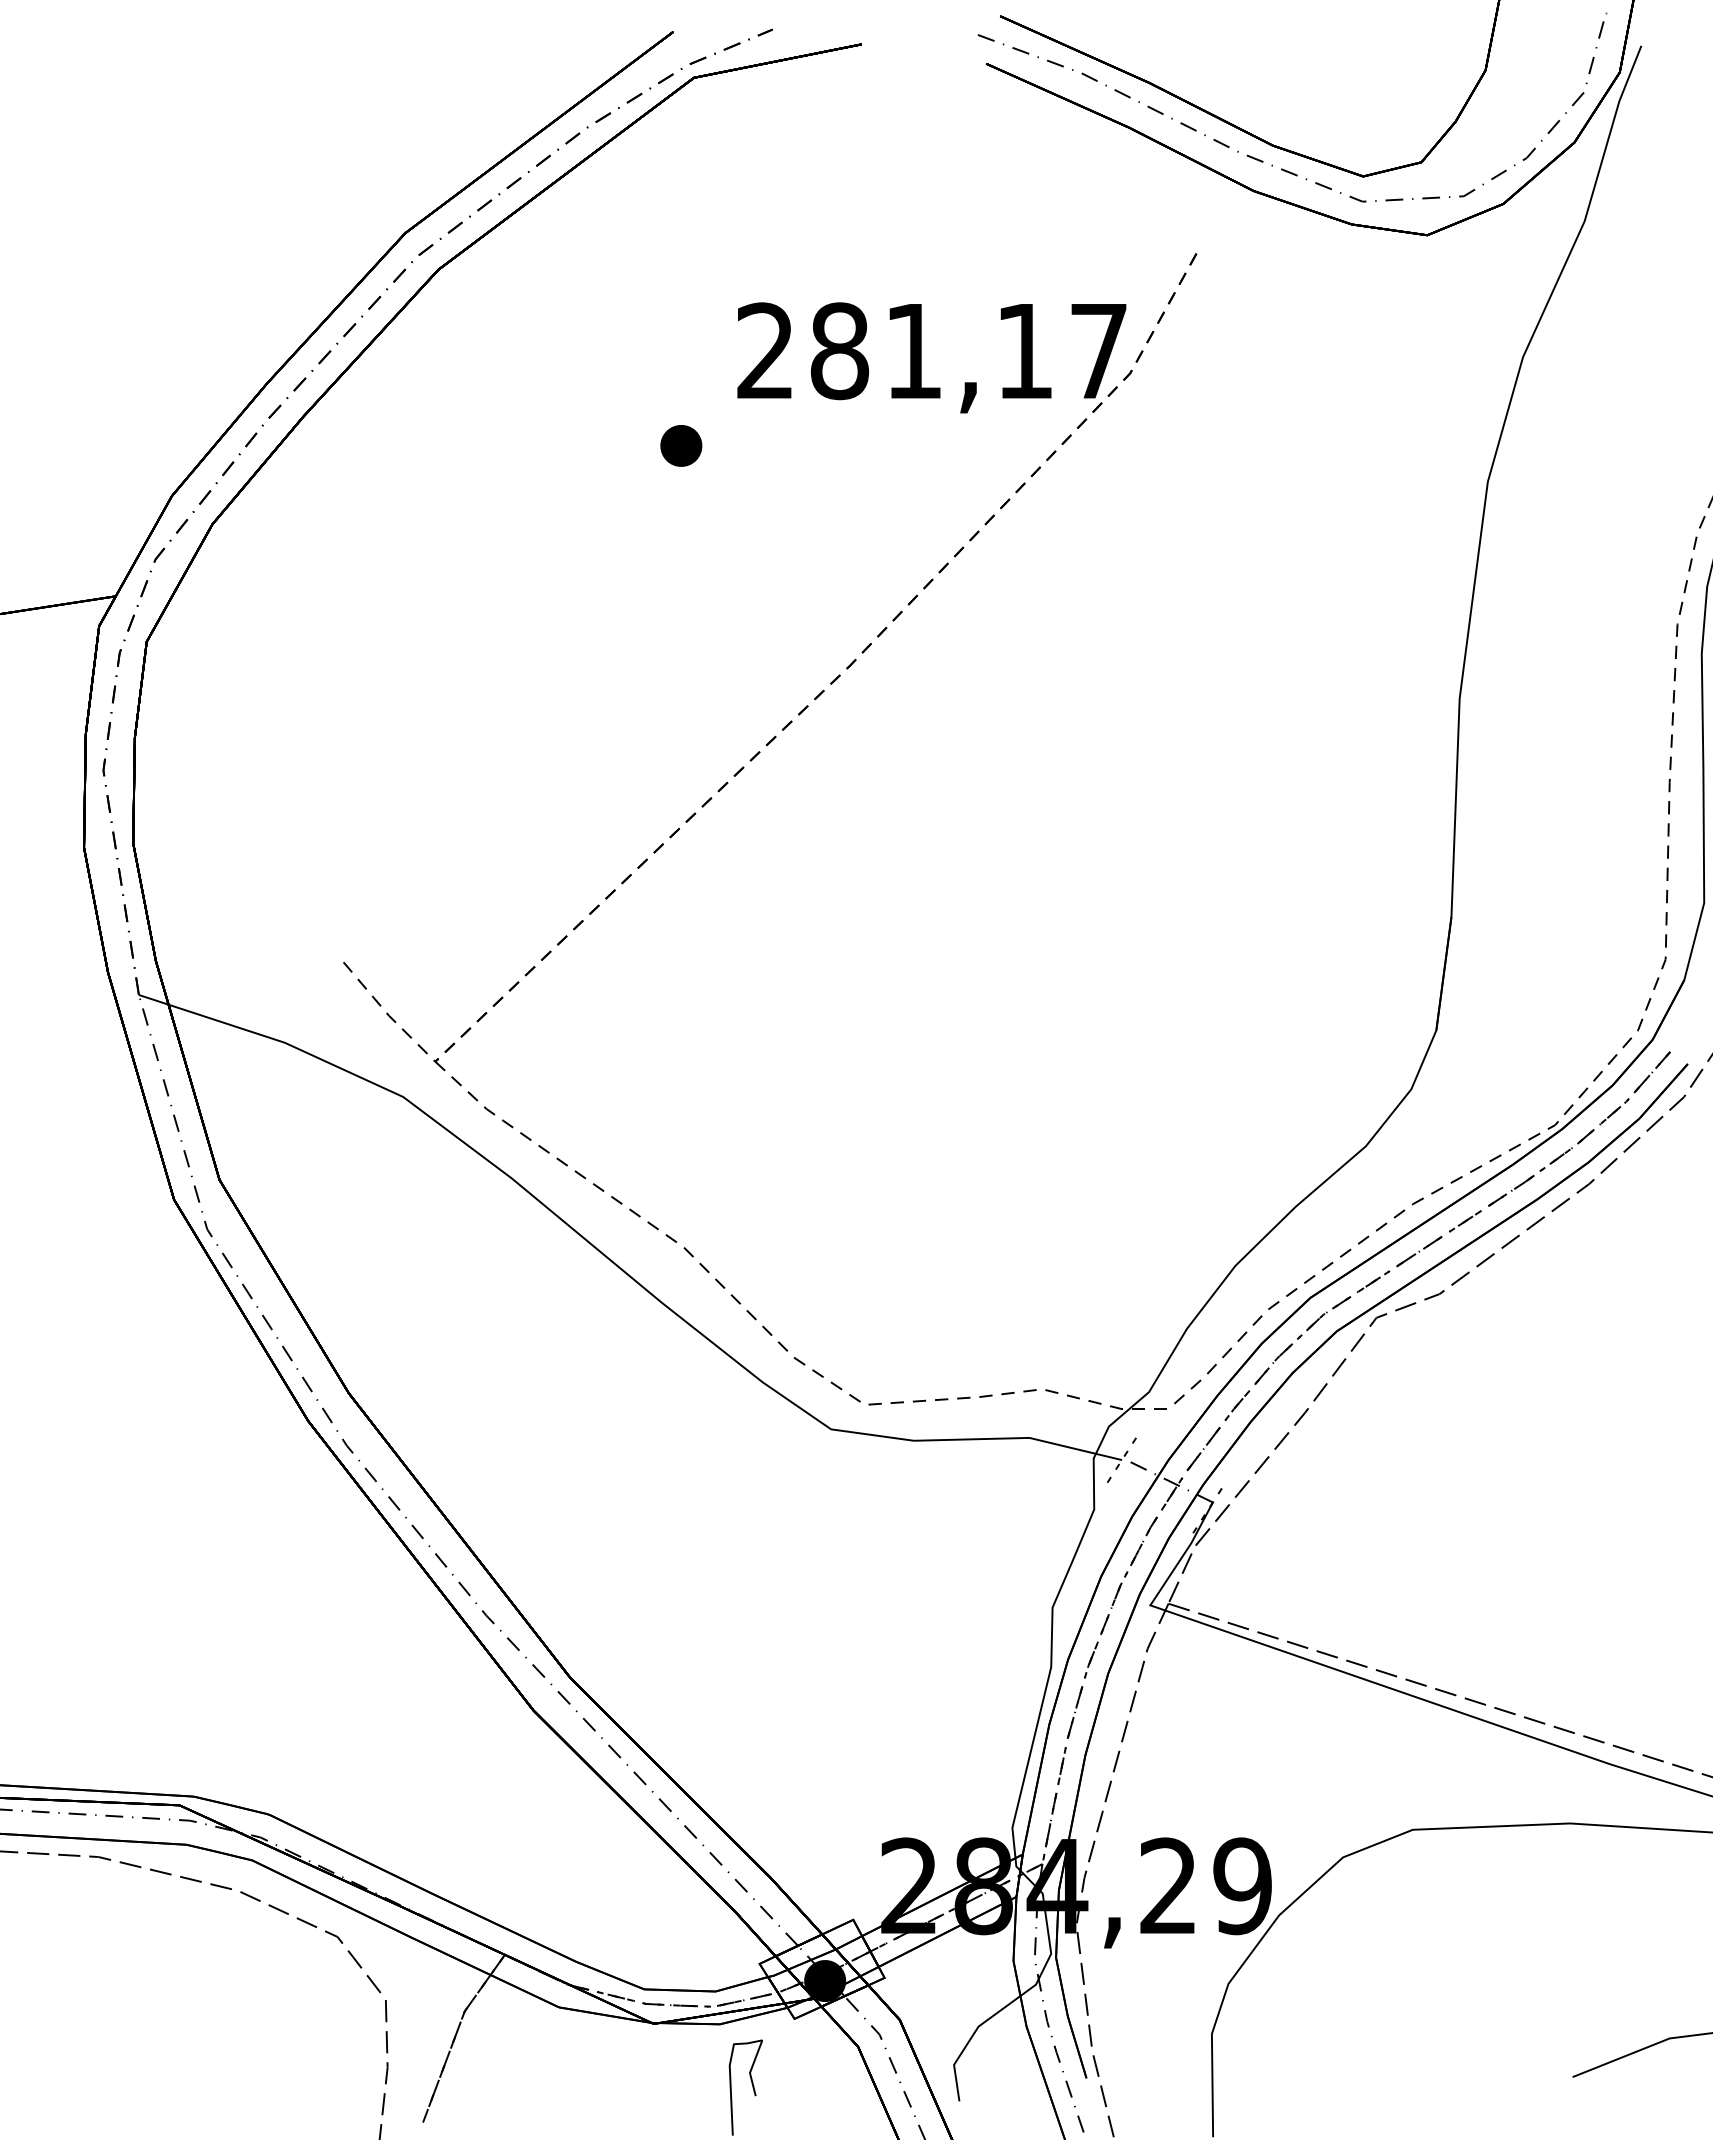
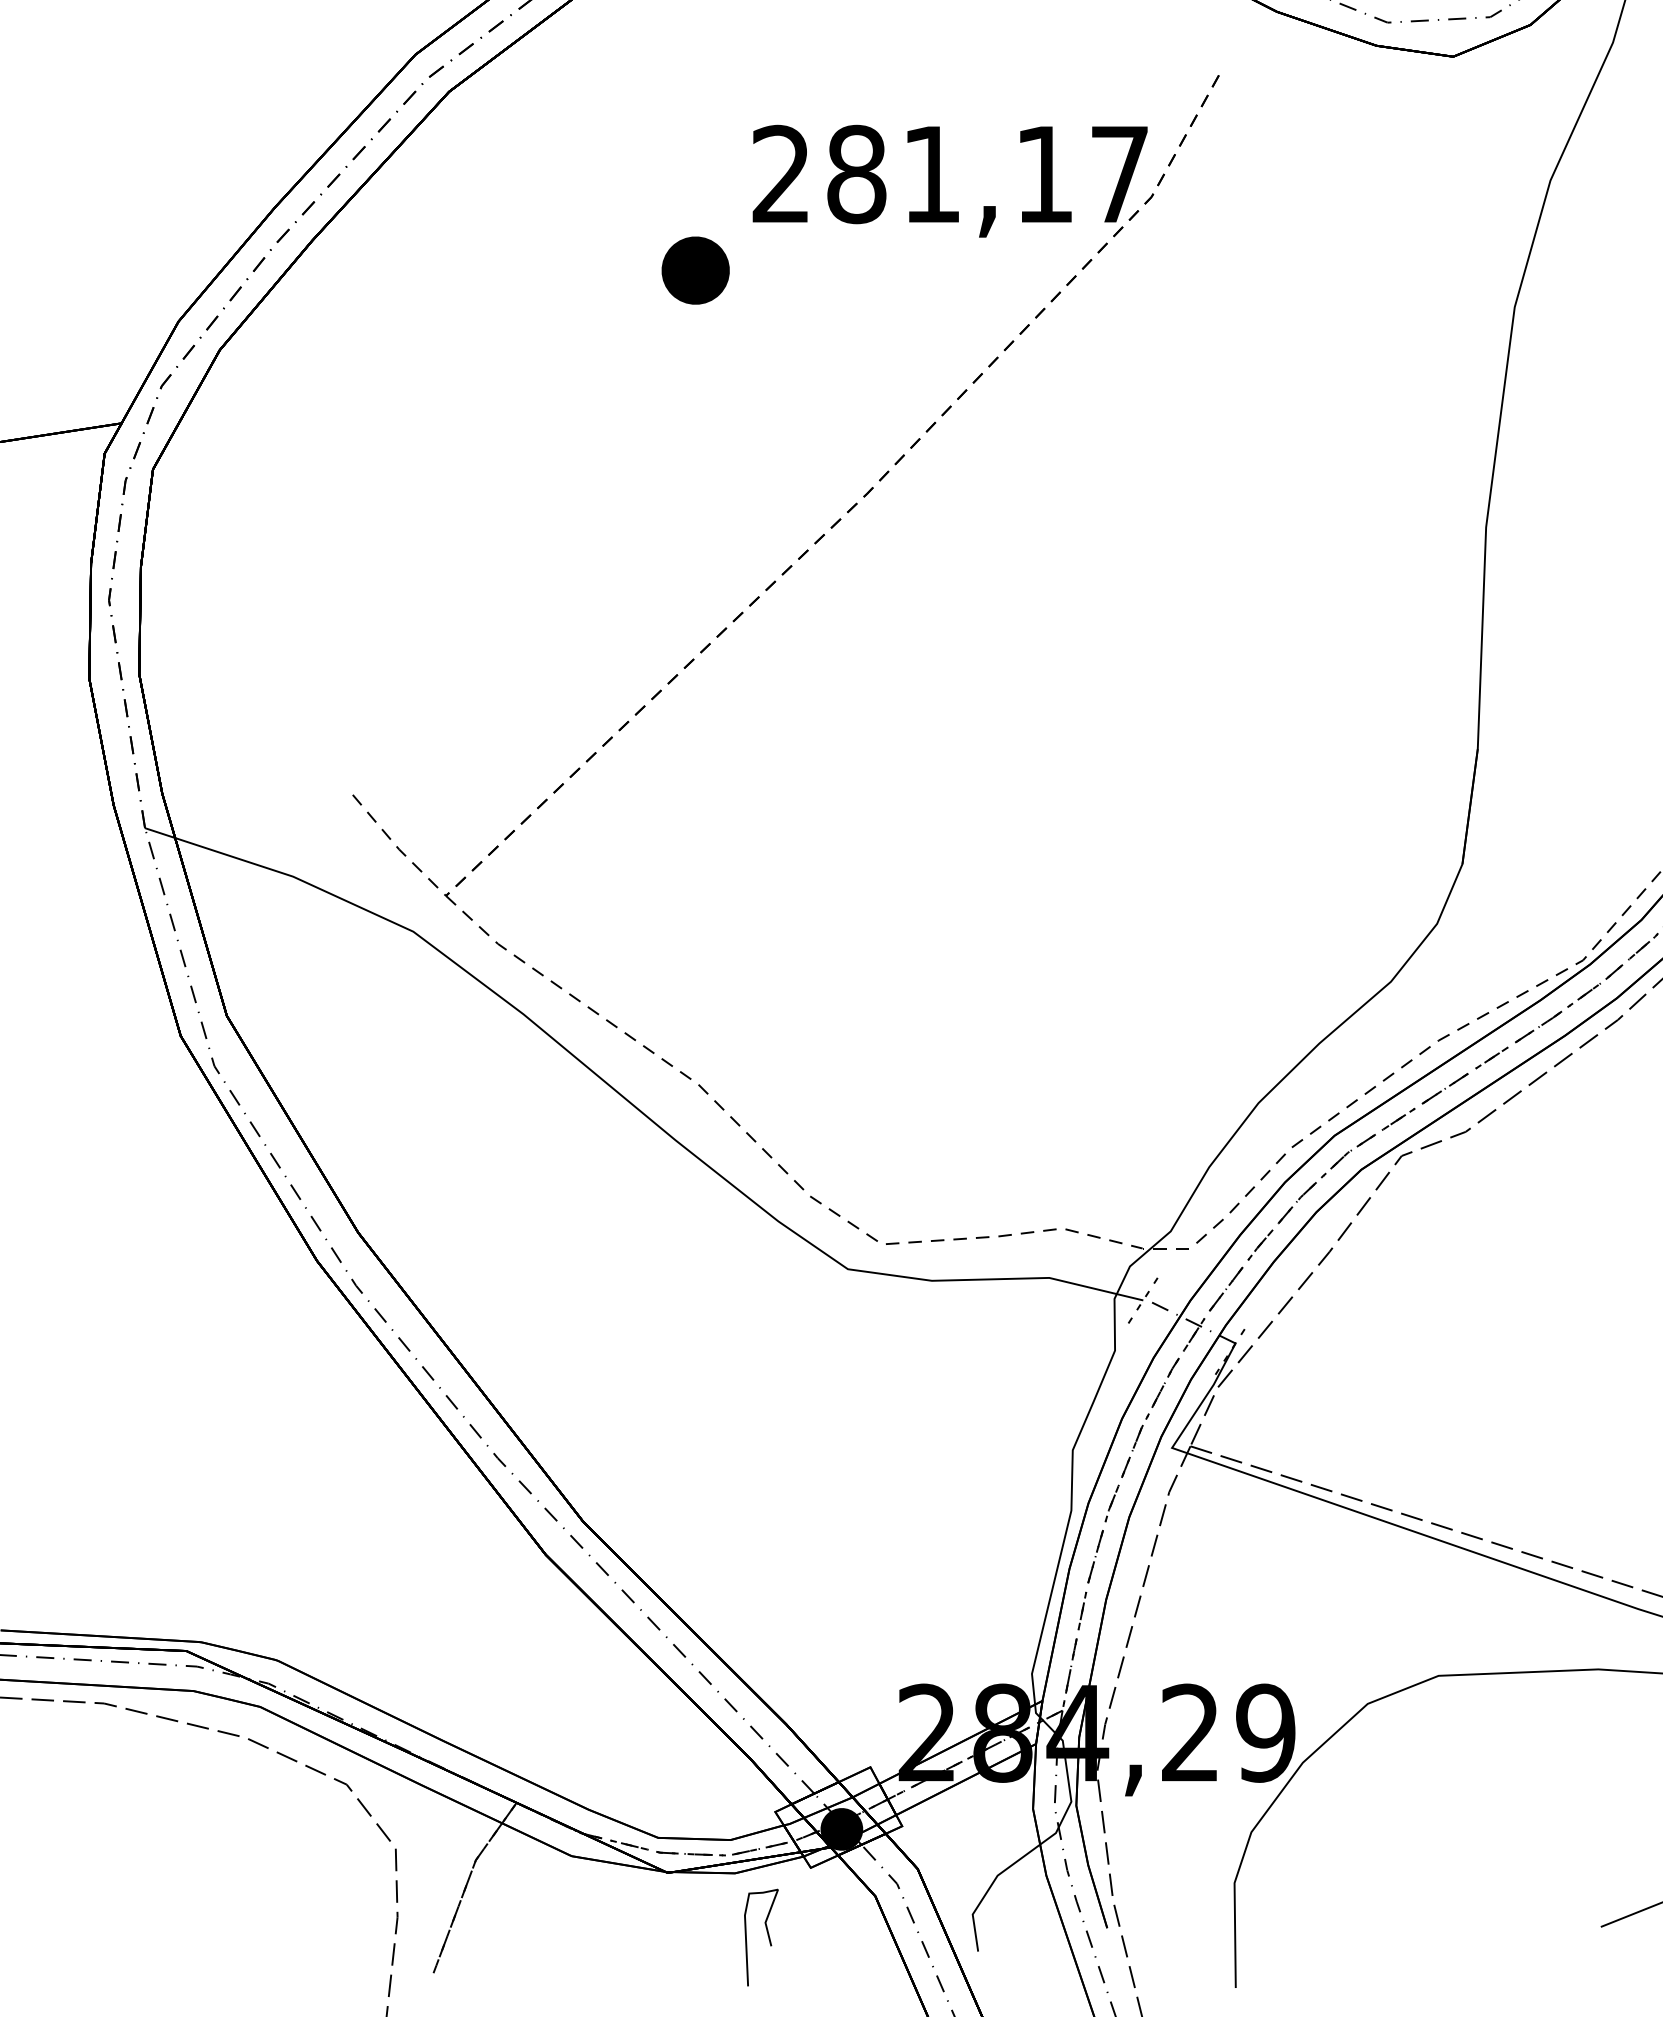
part: (681, 445) -> (695, 270), size x1.6

